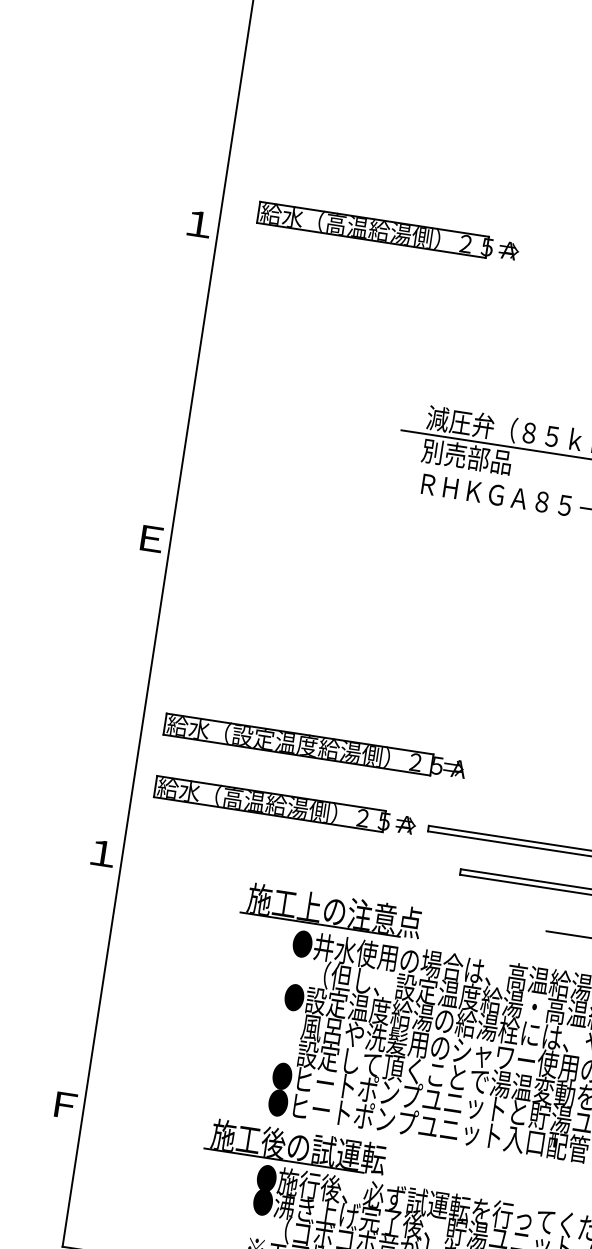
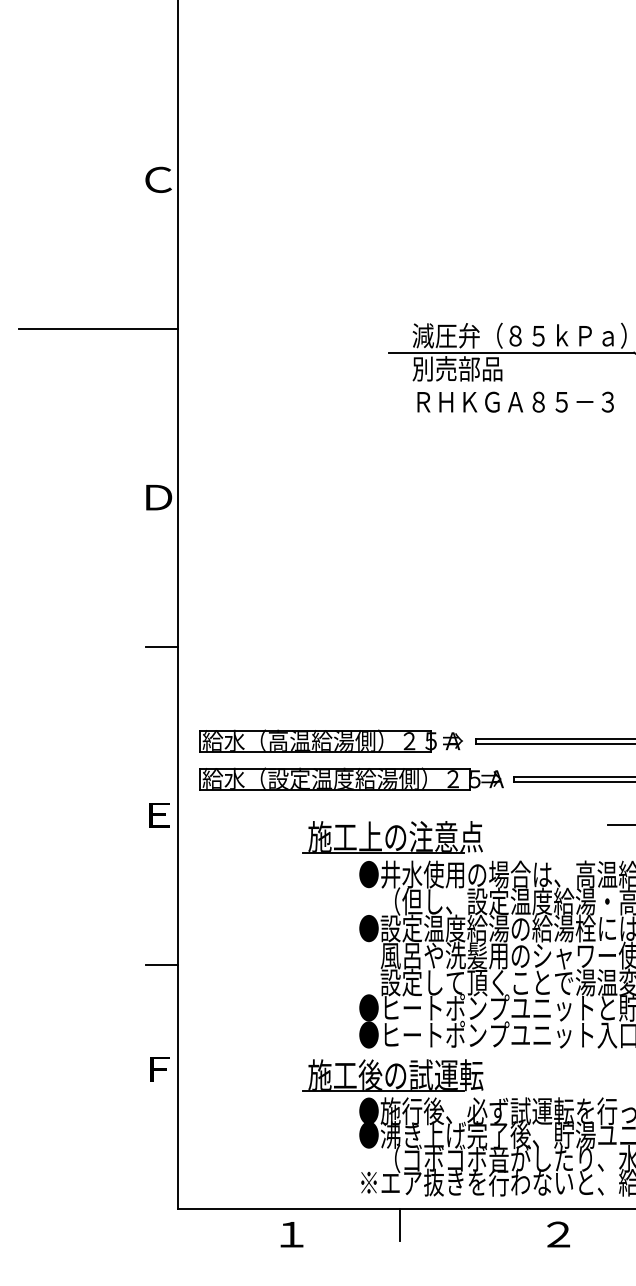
text: (199, 223) -> (158, 179), １ -> Ｃ
part: (387, 231) -> (345, 158), removed
line: (117, 363) -> (98, 329), added
text: (152, 538) -> (159, 497), Ｅ -> Ｄ
line: (131, 686) -> (161, 646), added
part: (315, 746) -> (351, 778), moved
text: (103, 852) -> (158, 814), １ -> Ｅ
line: (83, 1001) -> (161, 964), added

